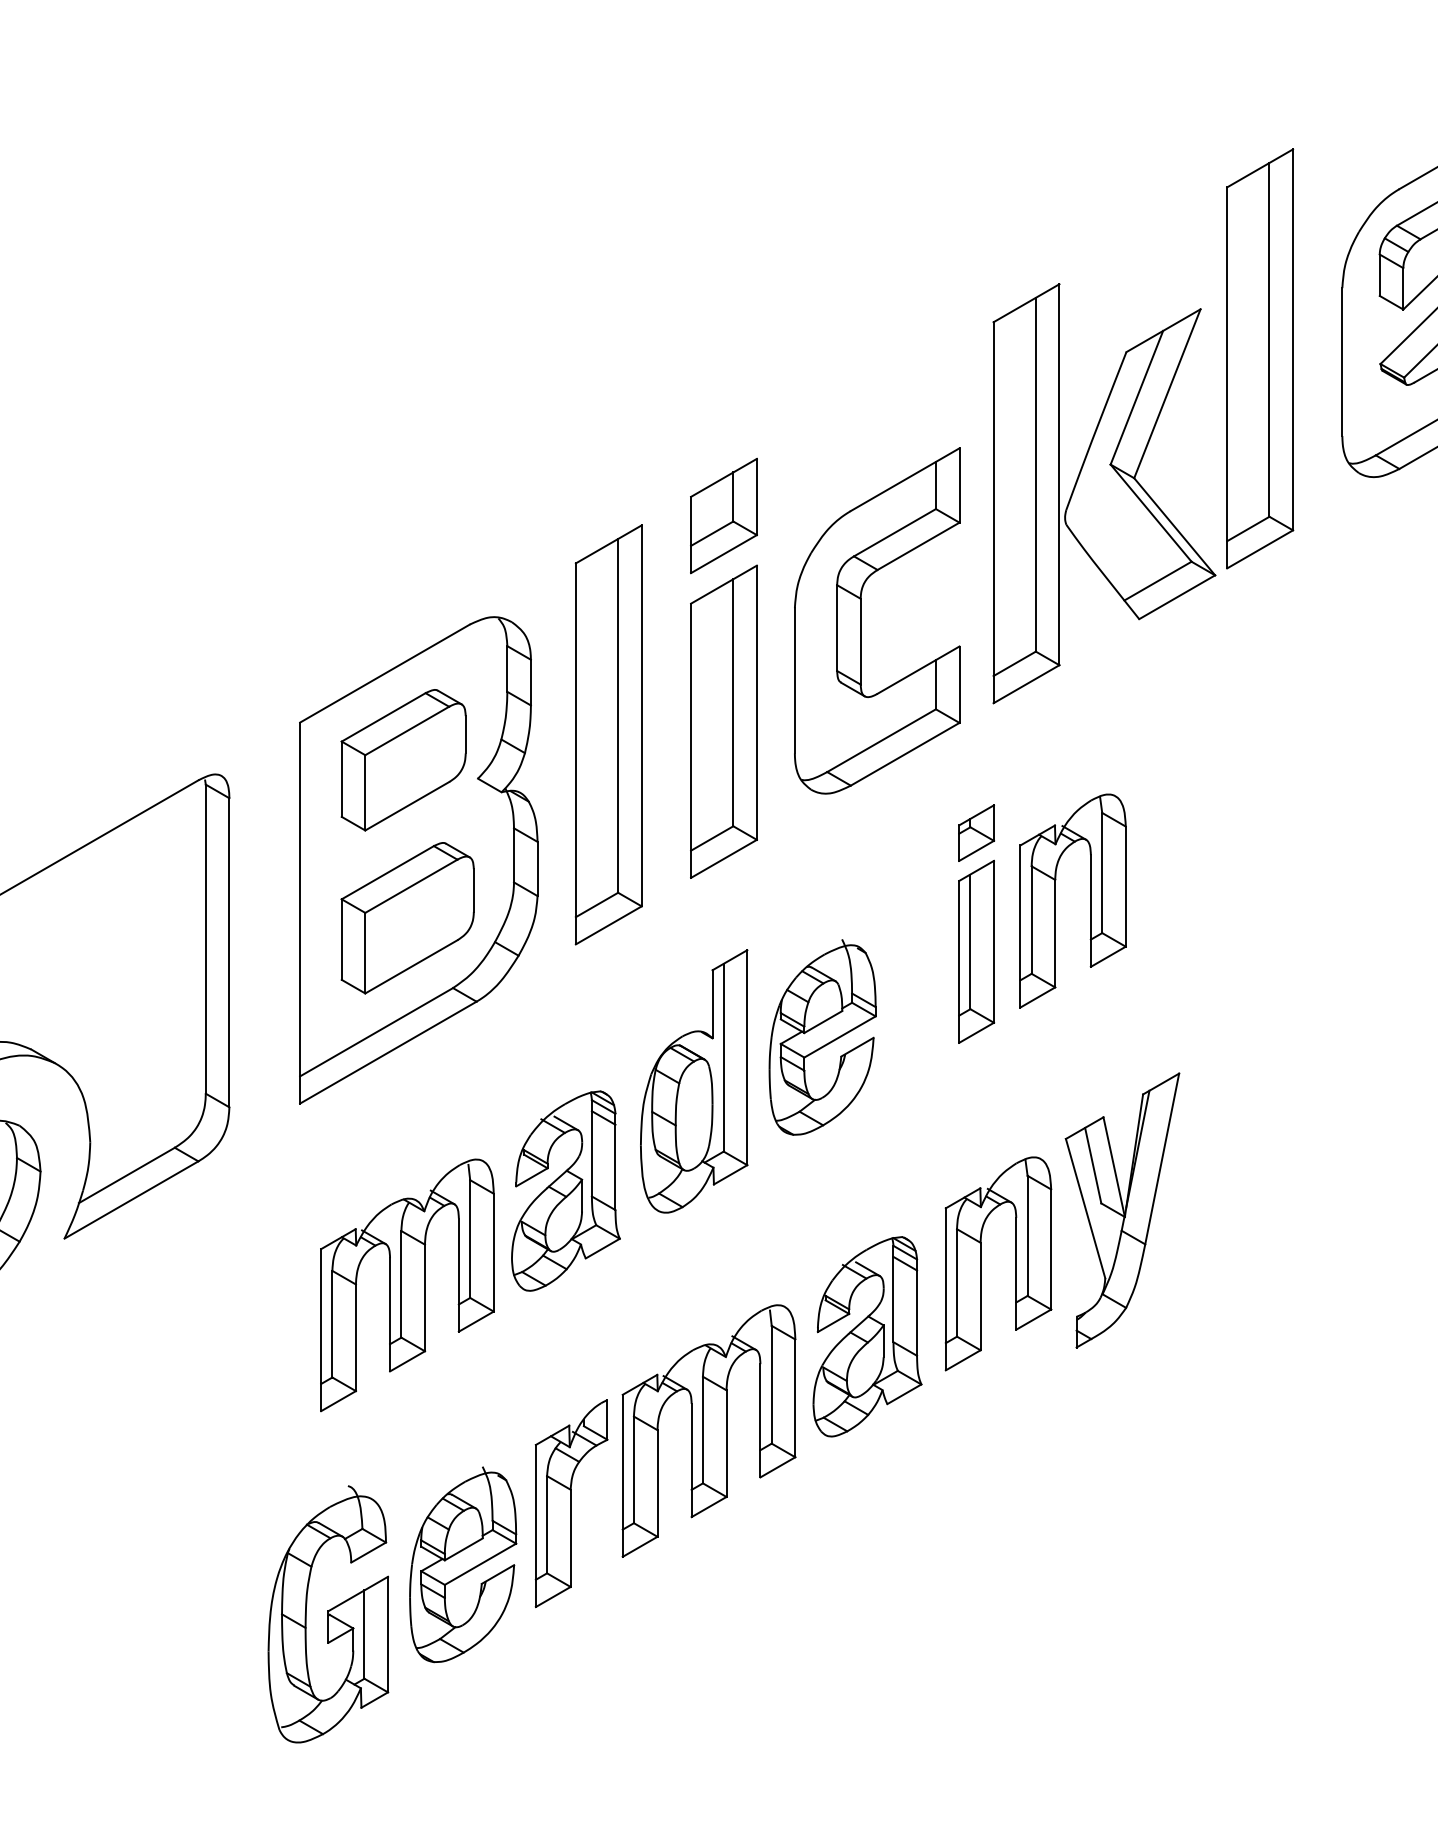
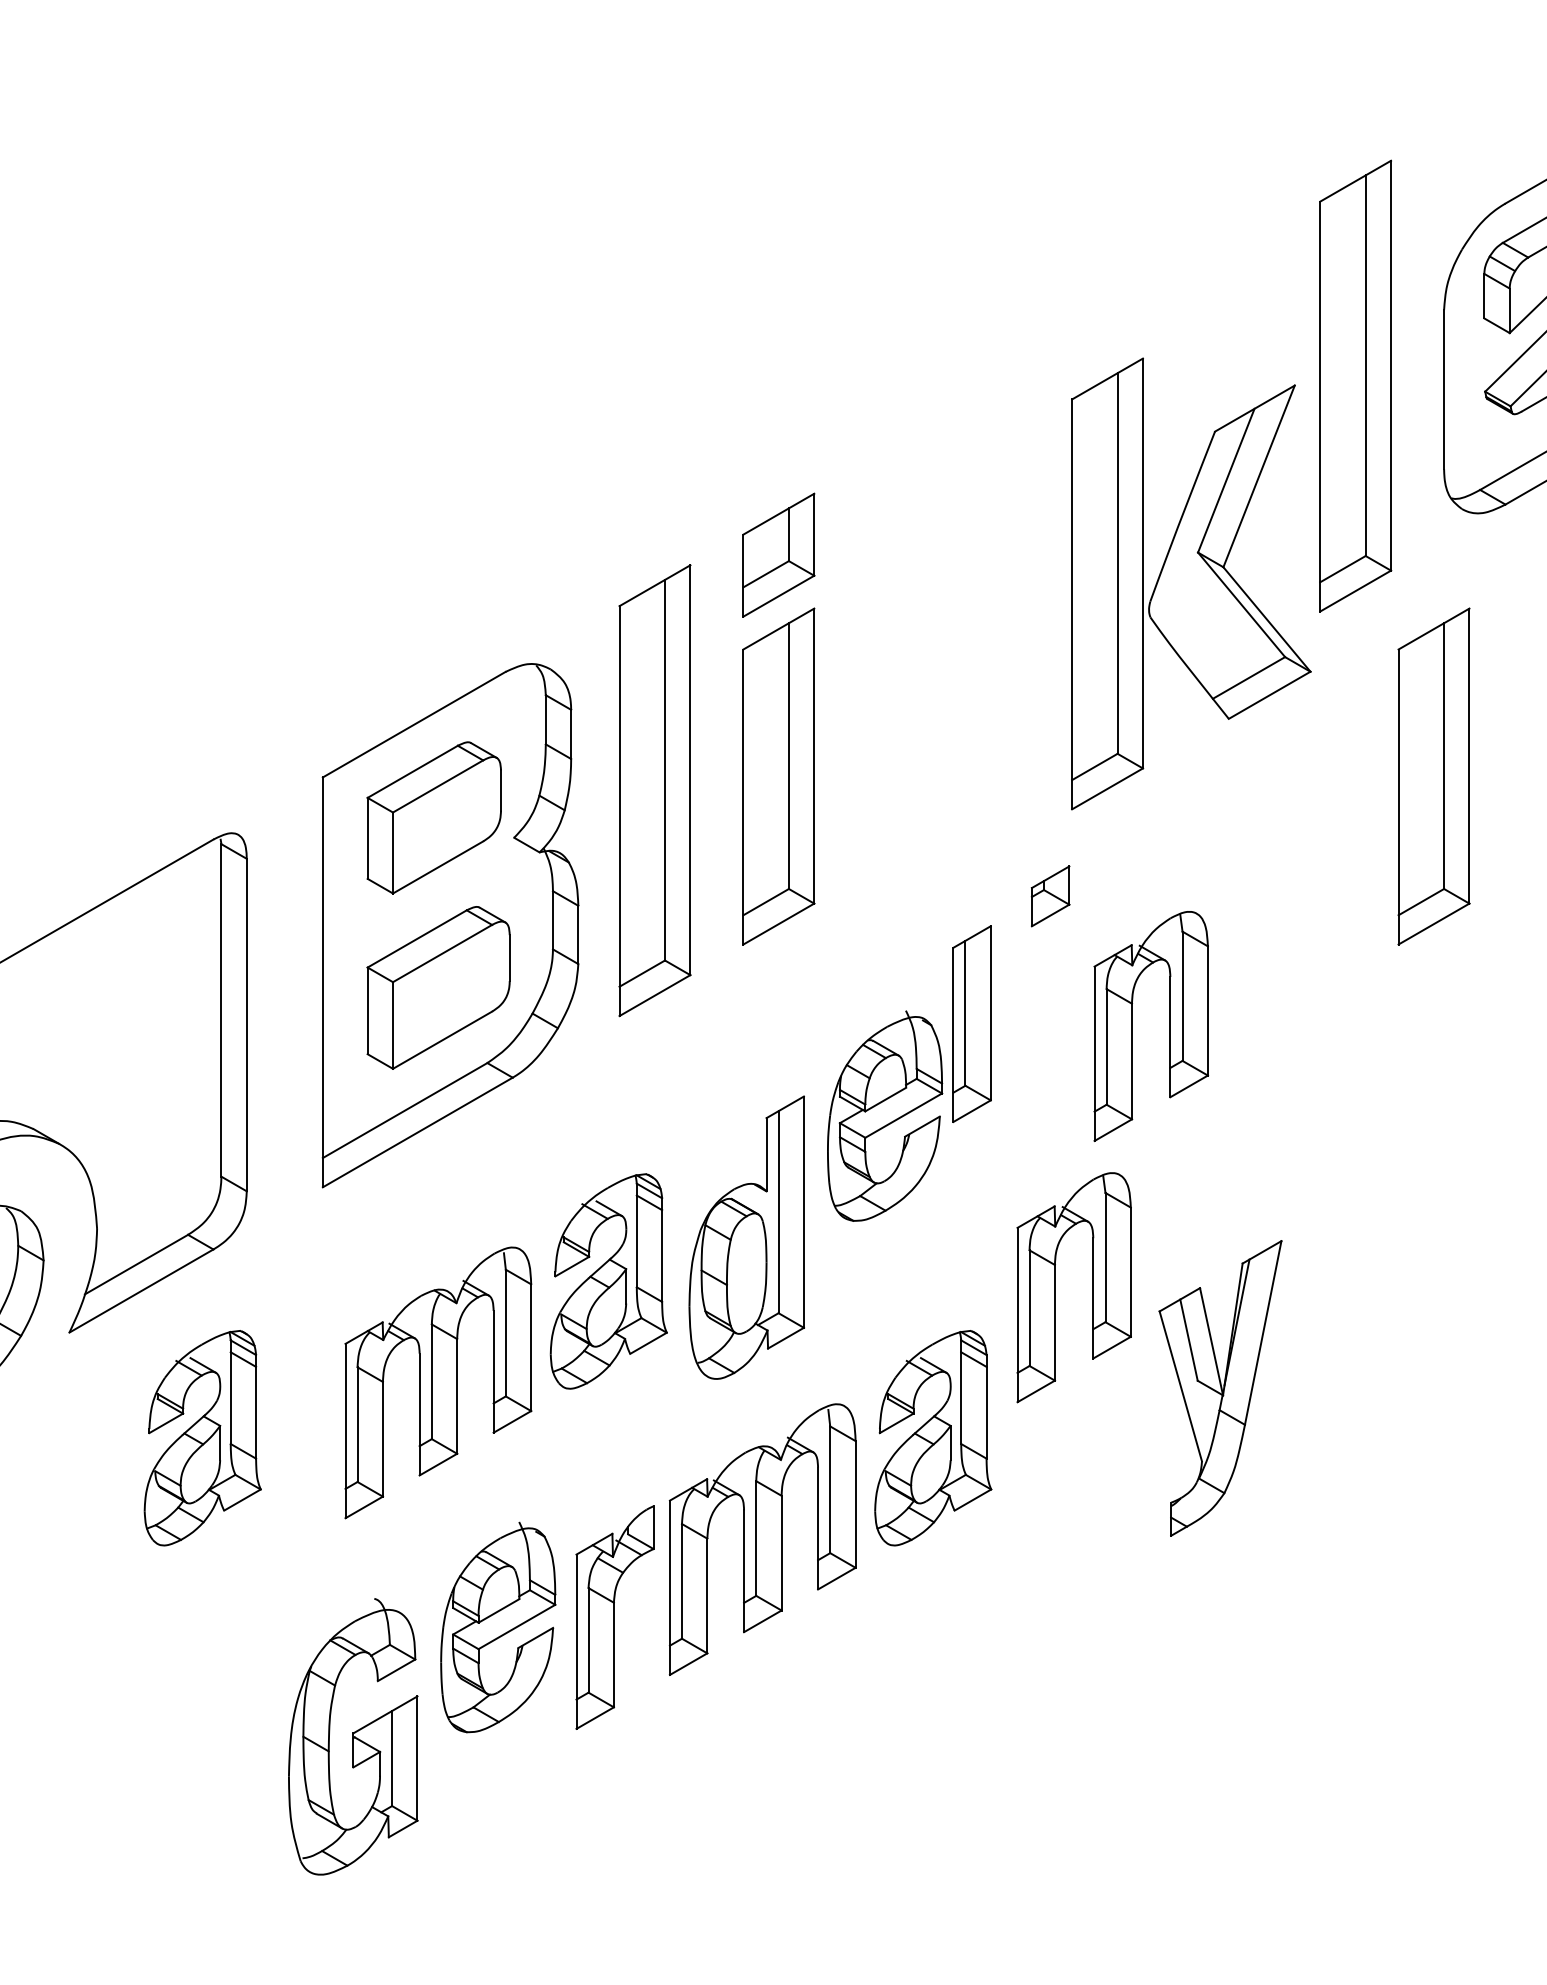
part: (1104, 493) -> (1191, 583), moved
part: (861, 620) -> (926, 667), removed
part: (1332, 721) -> (1433, 776), added
part: (1055, 900) -> (1132, 1025), moved
part: (976, 951) -> (971, 1023), moved
part: (694, 1081) -> (747, 1237), moved
part: (1122, 1210) -> (1220, 1388), moved
part: (981, 1263) -> (1055, 1287), moved
part: (188, 1336) -> (202, 1437), added
part: (463, 1564) -> (498, 1627), moved

